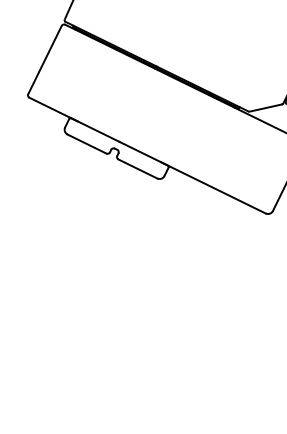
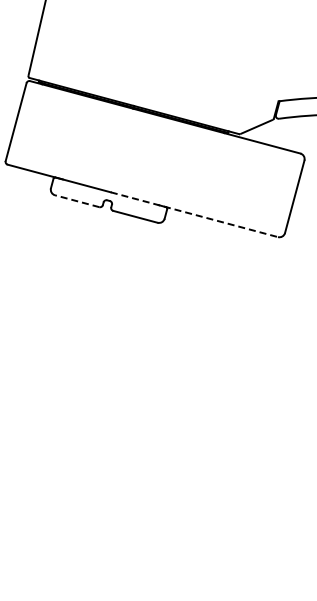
line: (87, 144) -> (77, 201), solid -> dashed
line: (192, 177) -> (194, 214), solid -> dashed

